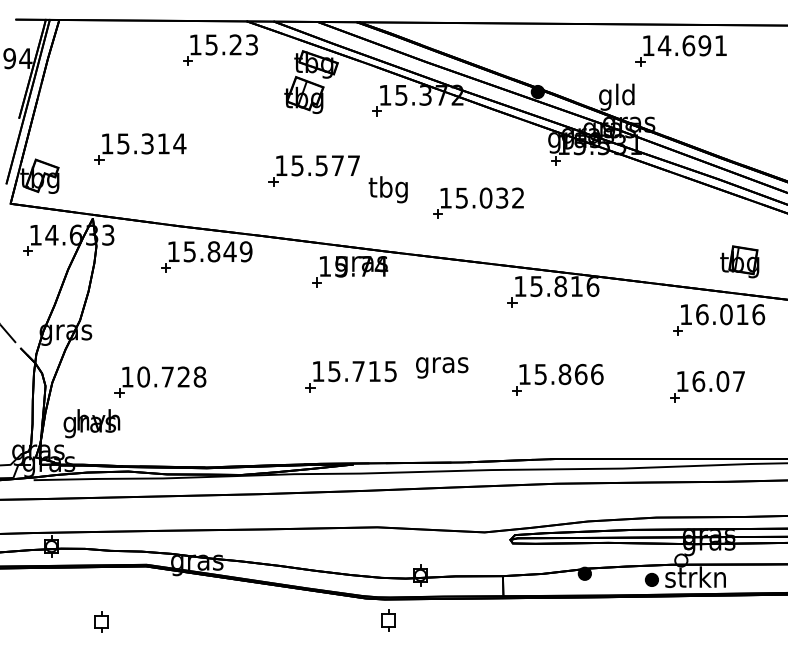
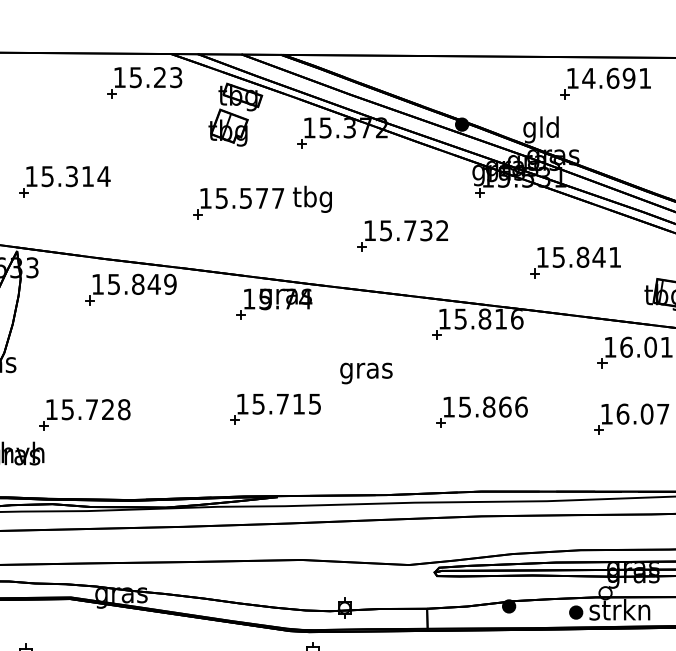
text: (387, 189) -> (311, 199), moved
text: (485, 197) -> (409, 230), 15.032 -> 15.732
part: (650, 229) -> (574, 262), added
text: (442, 367) -> (366, 373), moved
text: (143, 376) -> (67, 409), 10.728 -> 15.728

